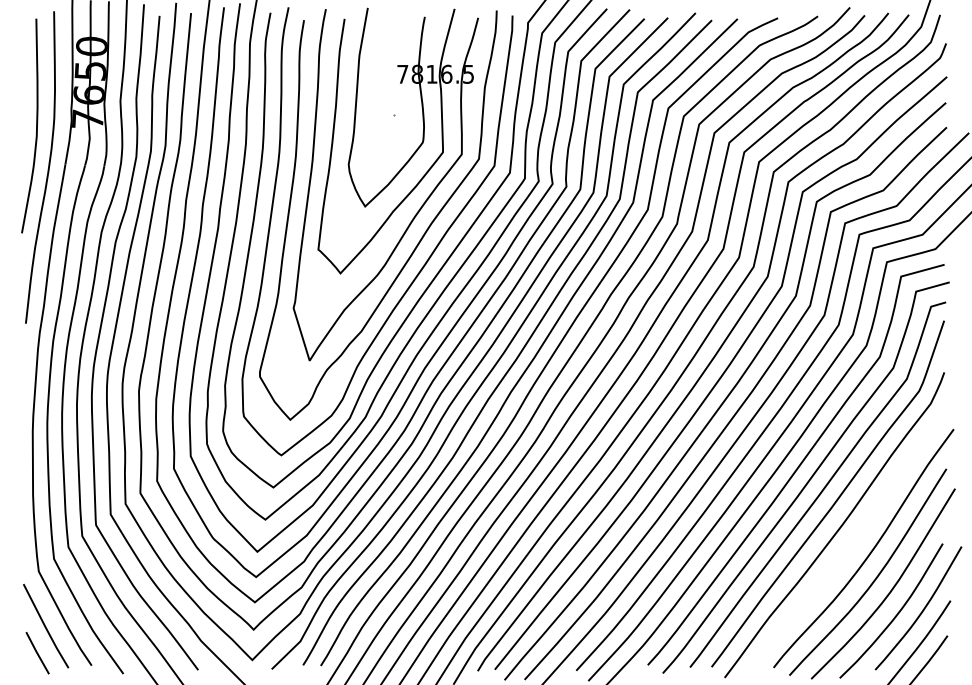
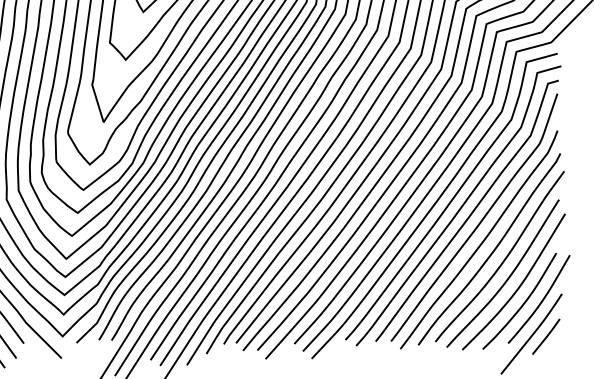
curve: (852, 542) -> (491, 252), added

